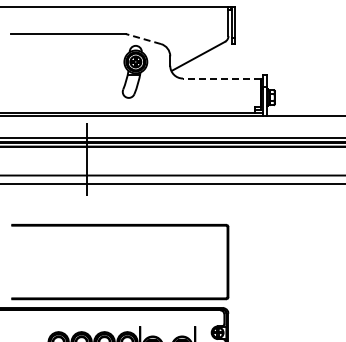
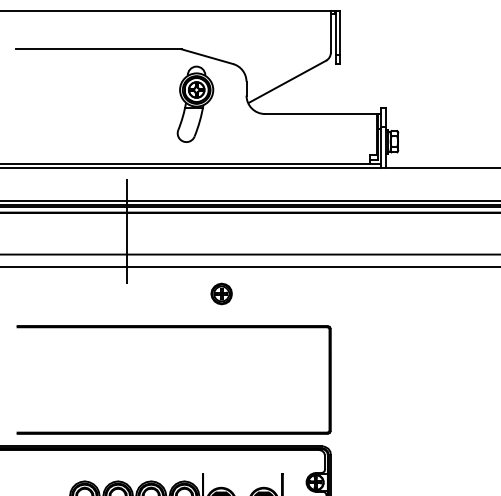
line: (142, 38) -> (206, 55), dashed -> solid
line: (221, 78) -> (320, 113), dashed -> solid
part: (152, 202) -> (220, 293), added

